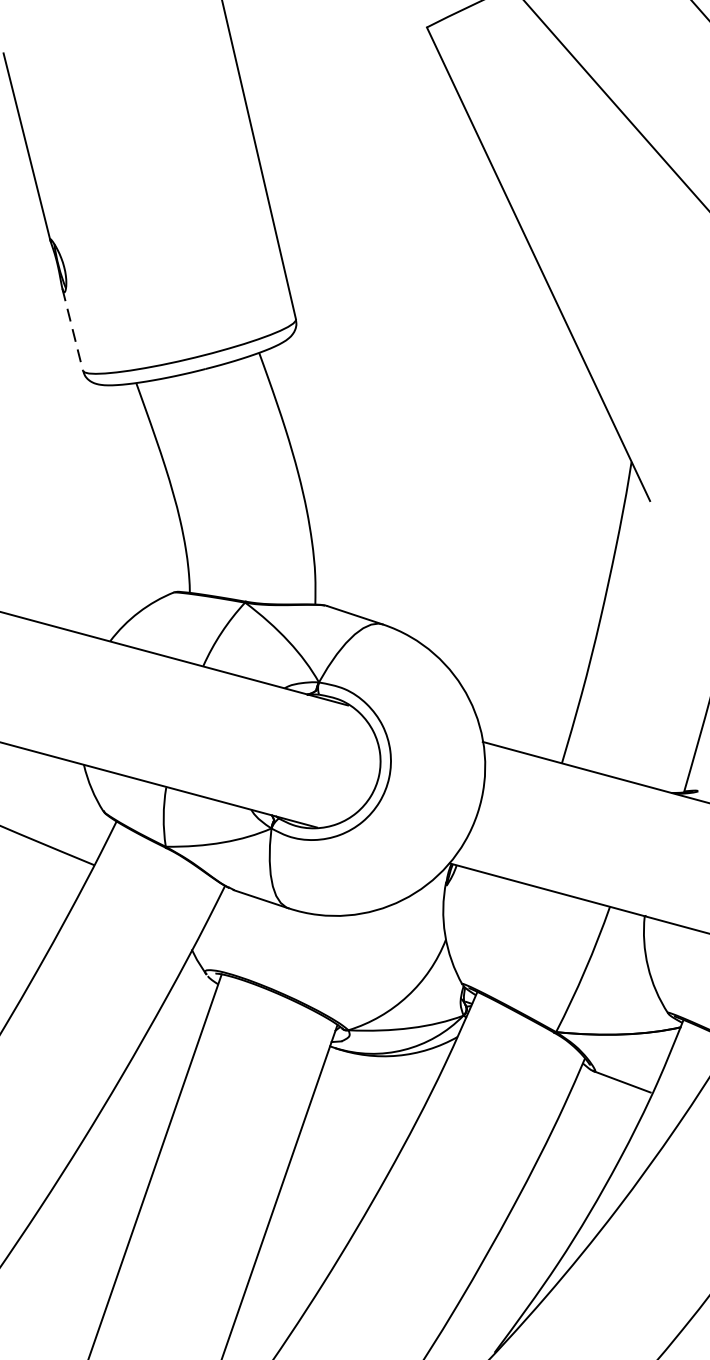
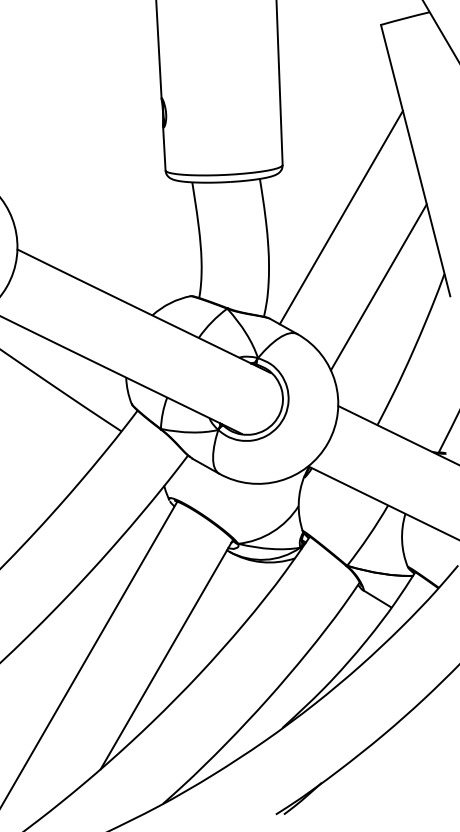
line: (72, 328) -> (164, 147), dashed -> solid
line: (420, 395) -> (340, 217), added
line: (515, 510) -> (378, 287), added

